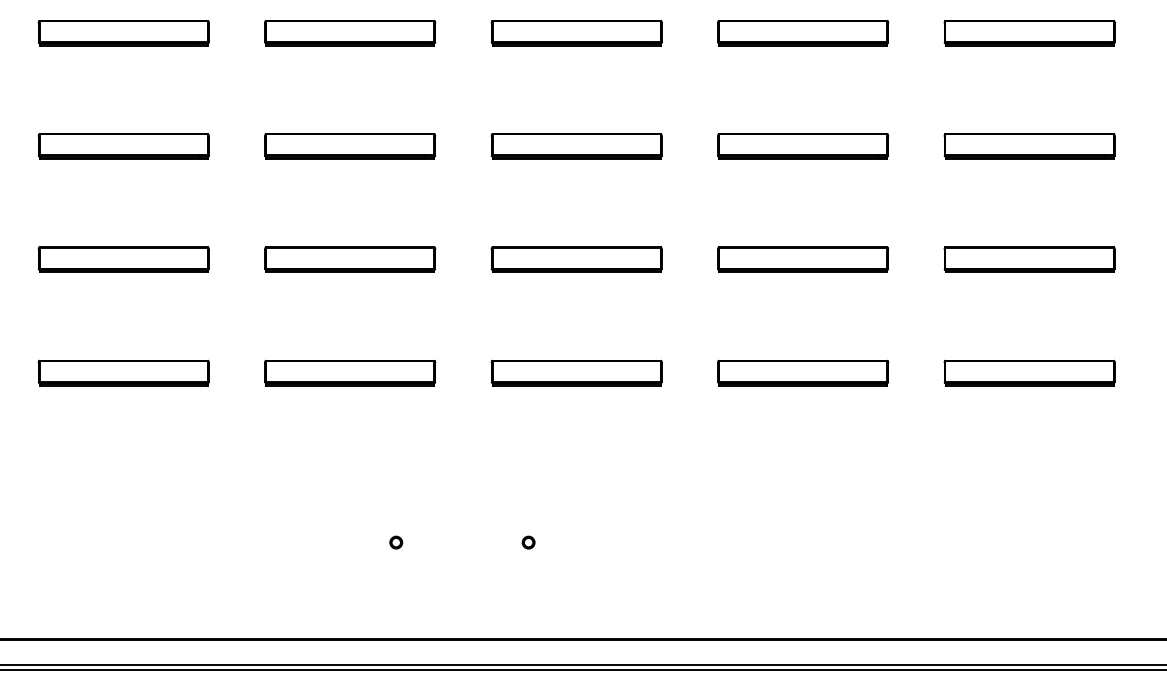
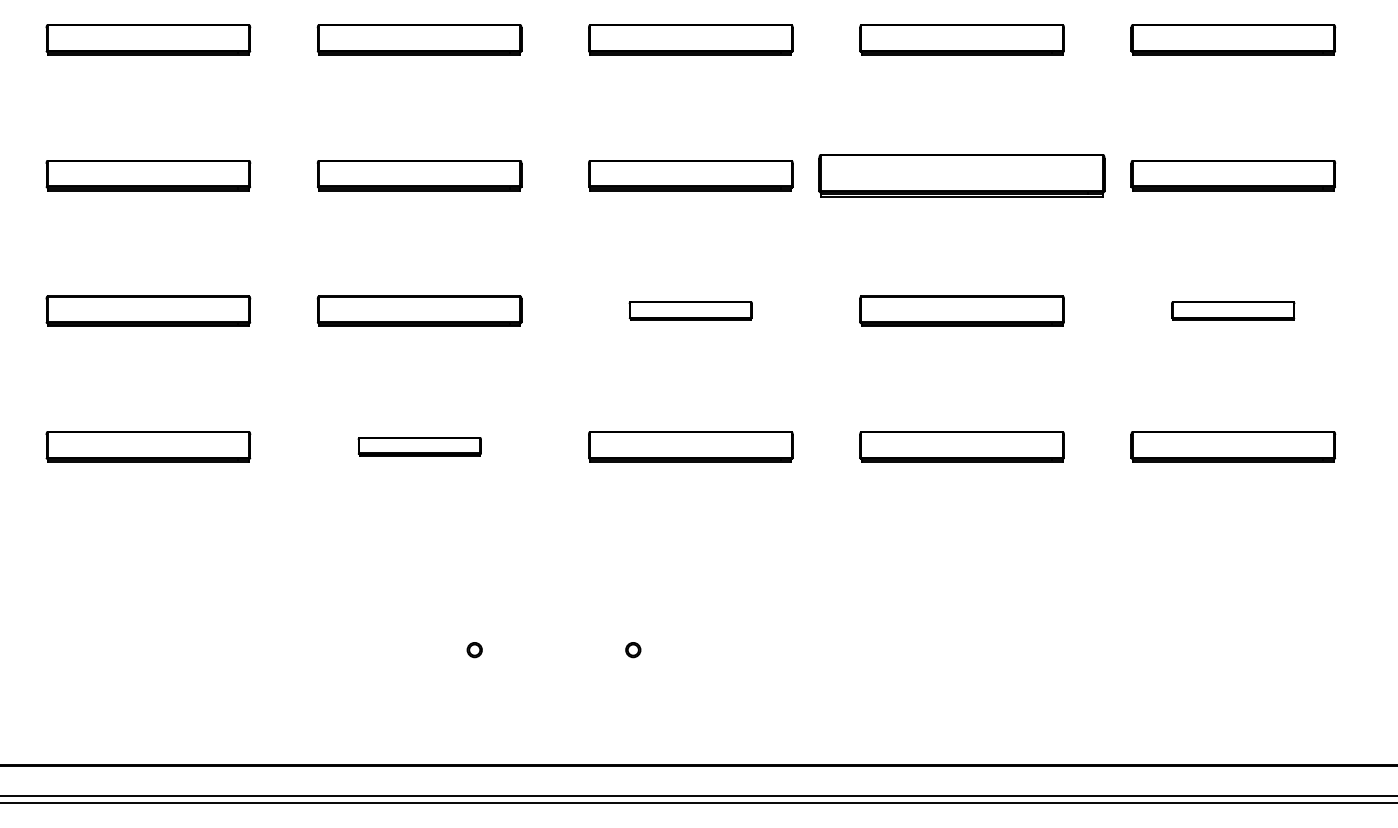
part: (803, 146) -> (962, 175), size x1.4
part: (576, 259) -> (690, 311), size x0.6
part: (1029, 259) -> (1233, 311), size x0.6
part: (350, 372) -> (419, 446), size x0.6

